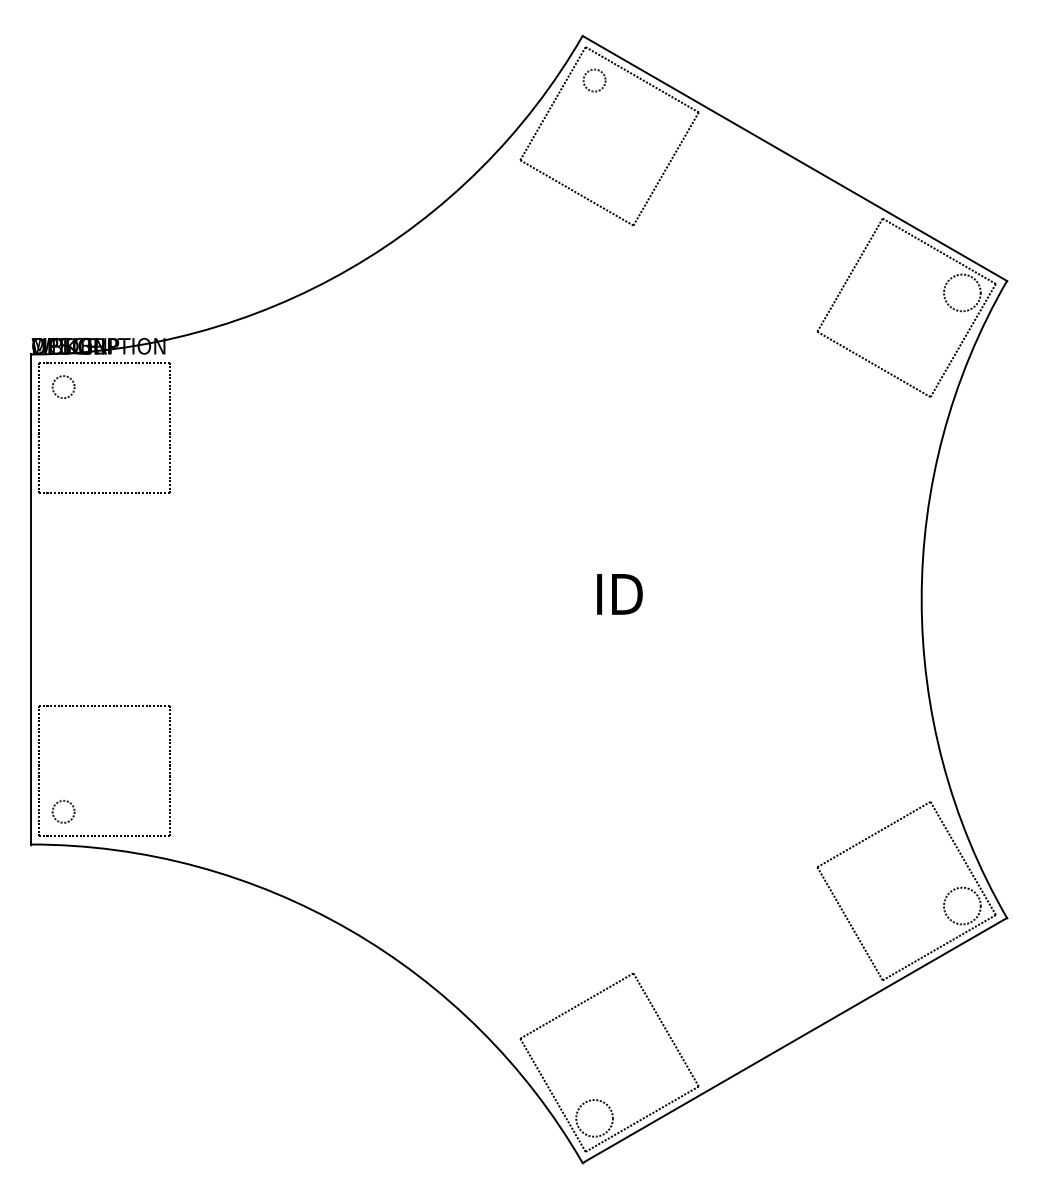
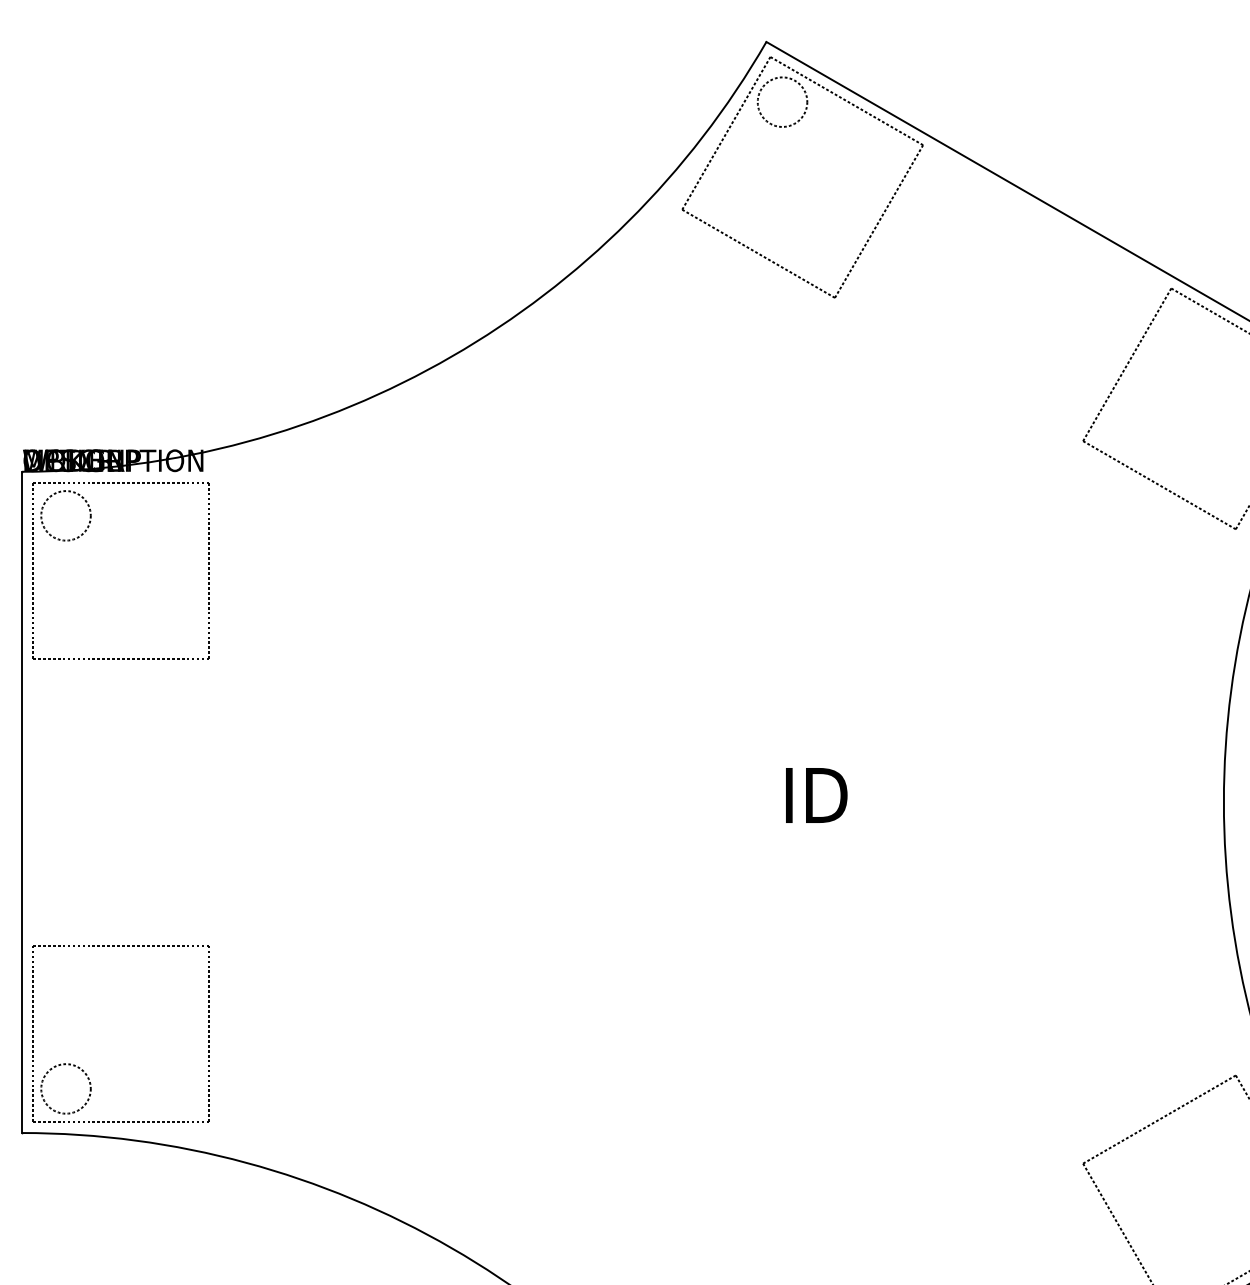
circle: (594, 80) -> (782, 102), size x1.67
circle: (63, 386) -> (65, 514), size x1.67
circle: (63, 811) -> (65, 1088), size x1.67

